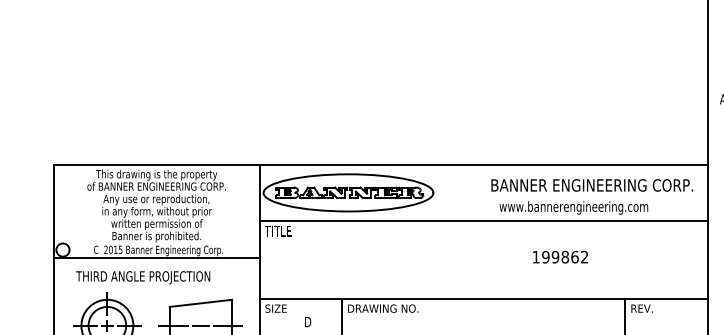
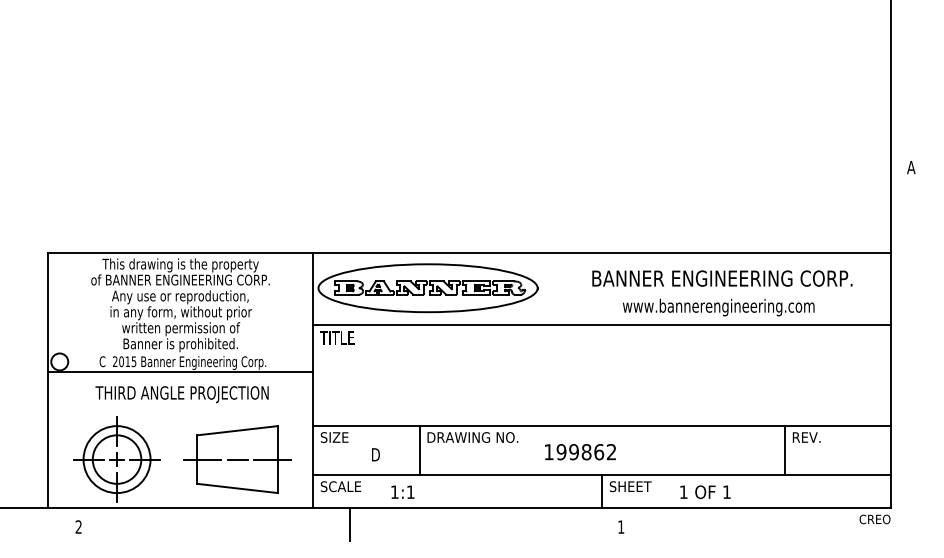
text: (592, 185) -> (722, 278), moved
text: (560, 257) -> (580, 452), moved
text: (142, 277) -> (181, 394), moved

